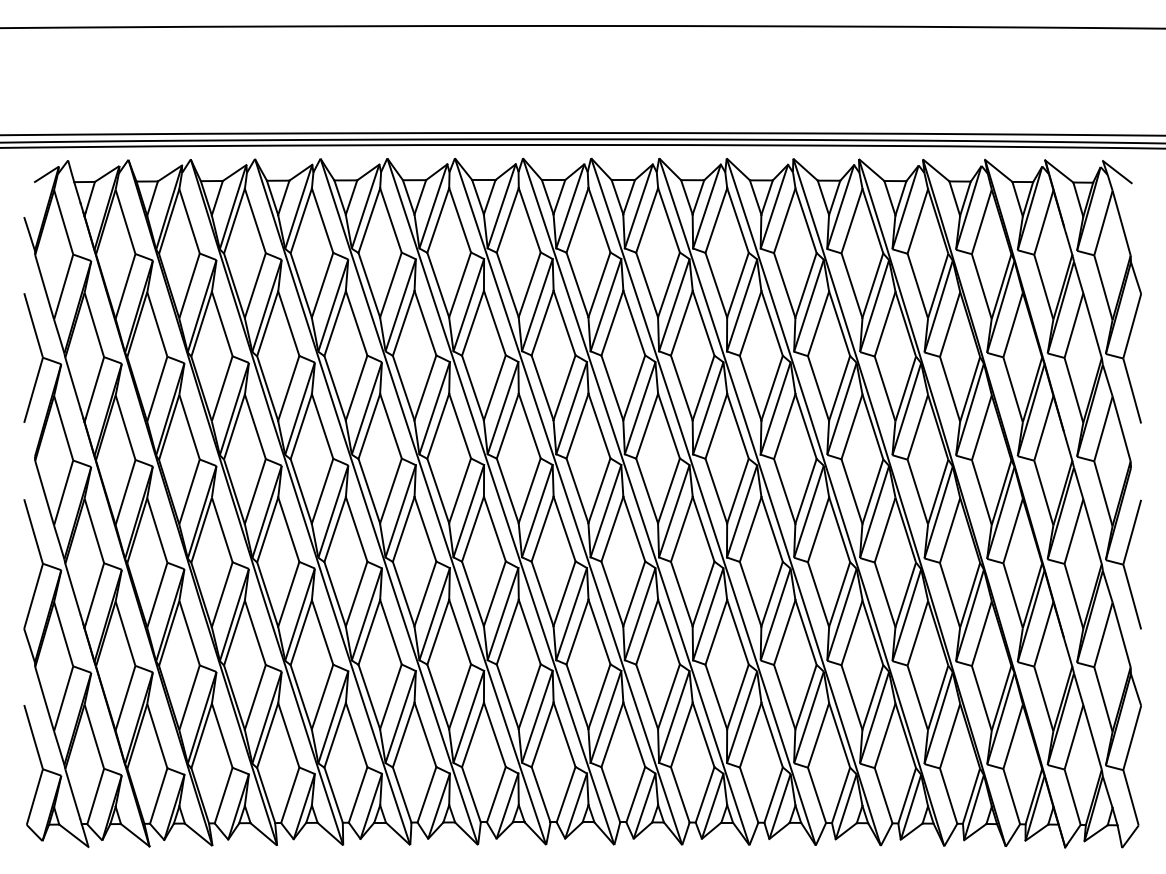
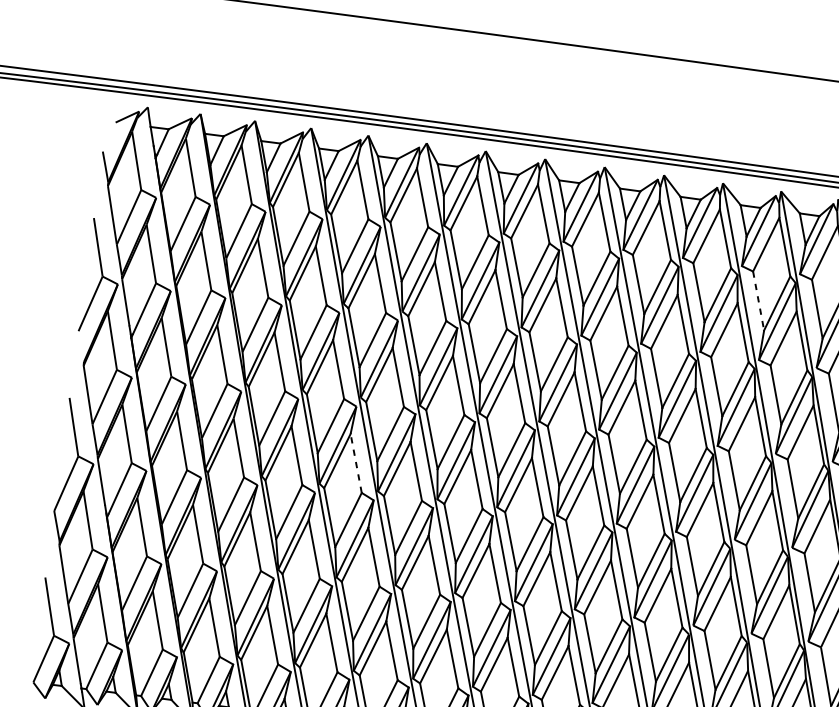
line: (784, 285) -> (758, 301), solid -> dashed
line: (356, 528) -> (356, 462), solid -> dashed

